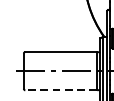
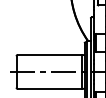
line: (60, 90) -> (49, 89), dashed -> solid

